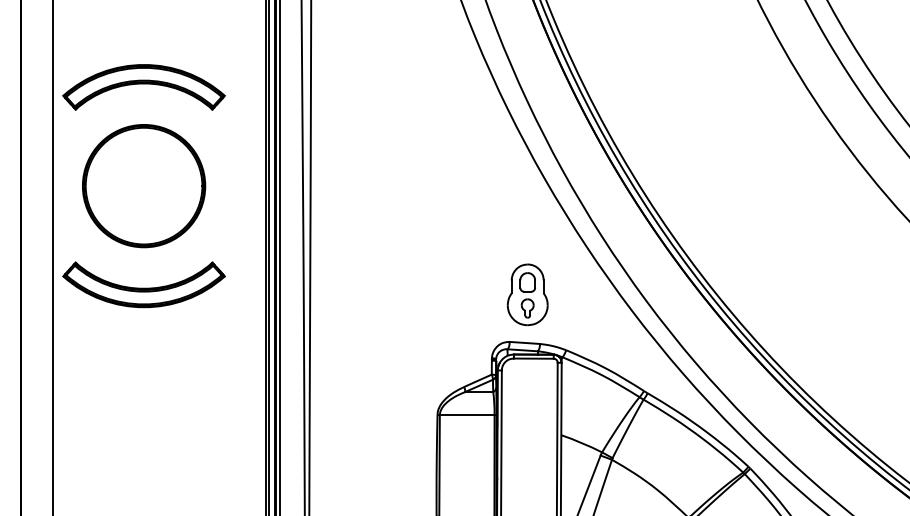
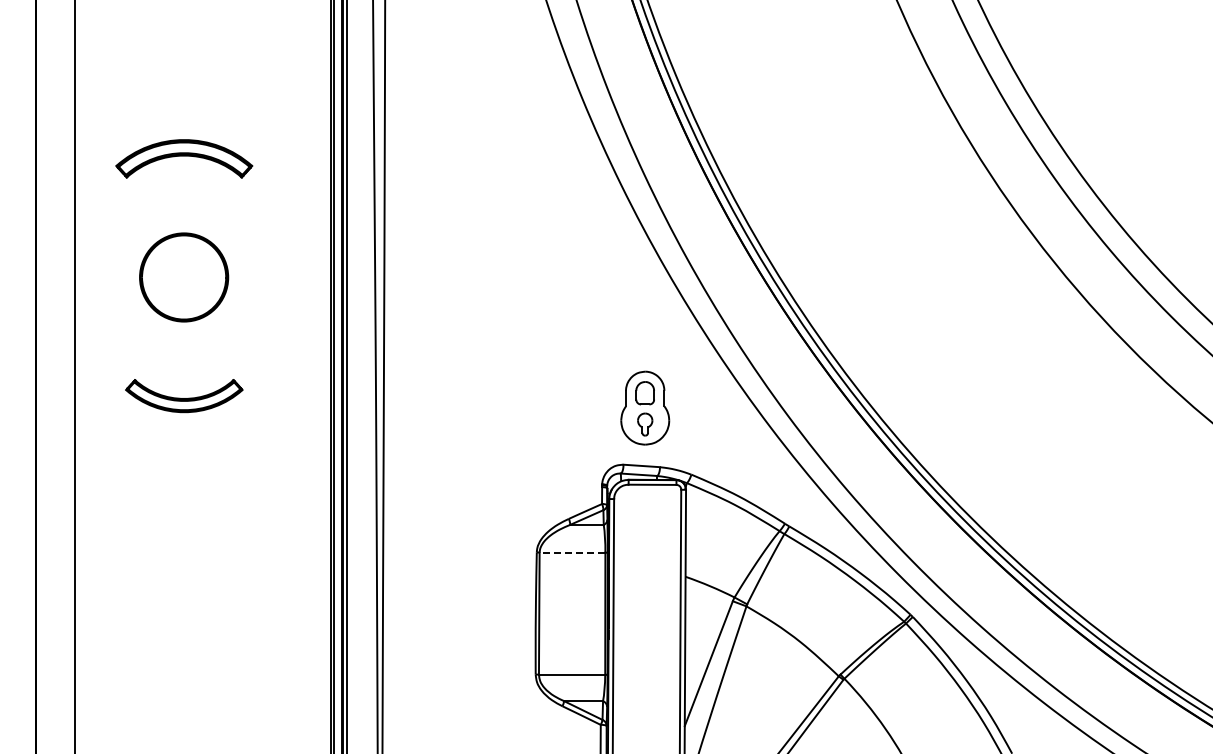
part: (144, 87) -> (184, 158), size x0.7
part: (143, 186) -> (183, 277), size x0.6
part: (144, 284) -> (184, 395), size x0.6
line: (467, 414) -> (572, 552), solid -> dashed

